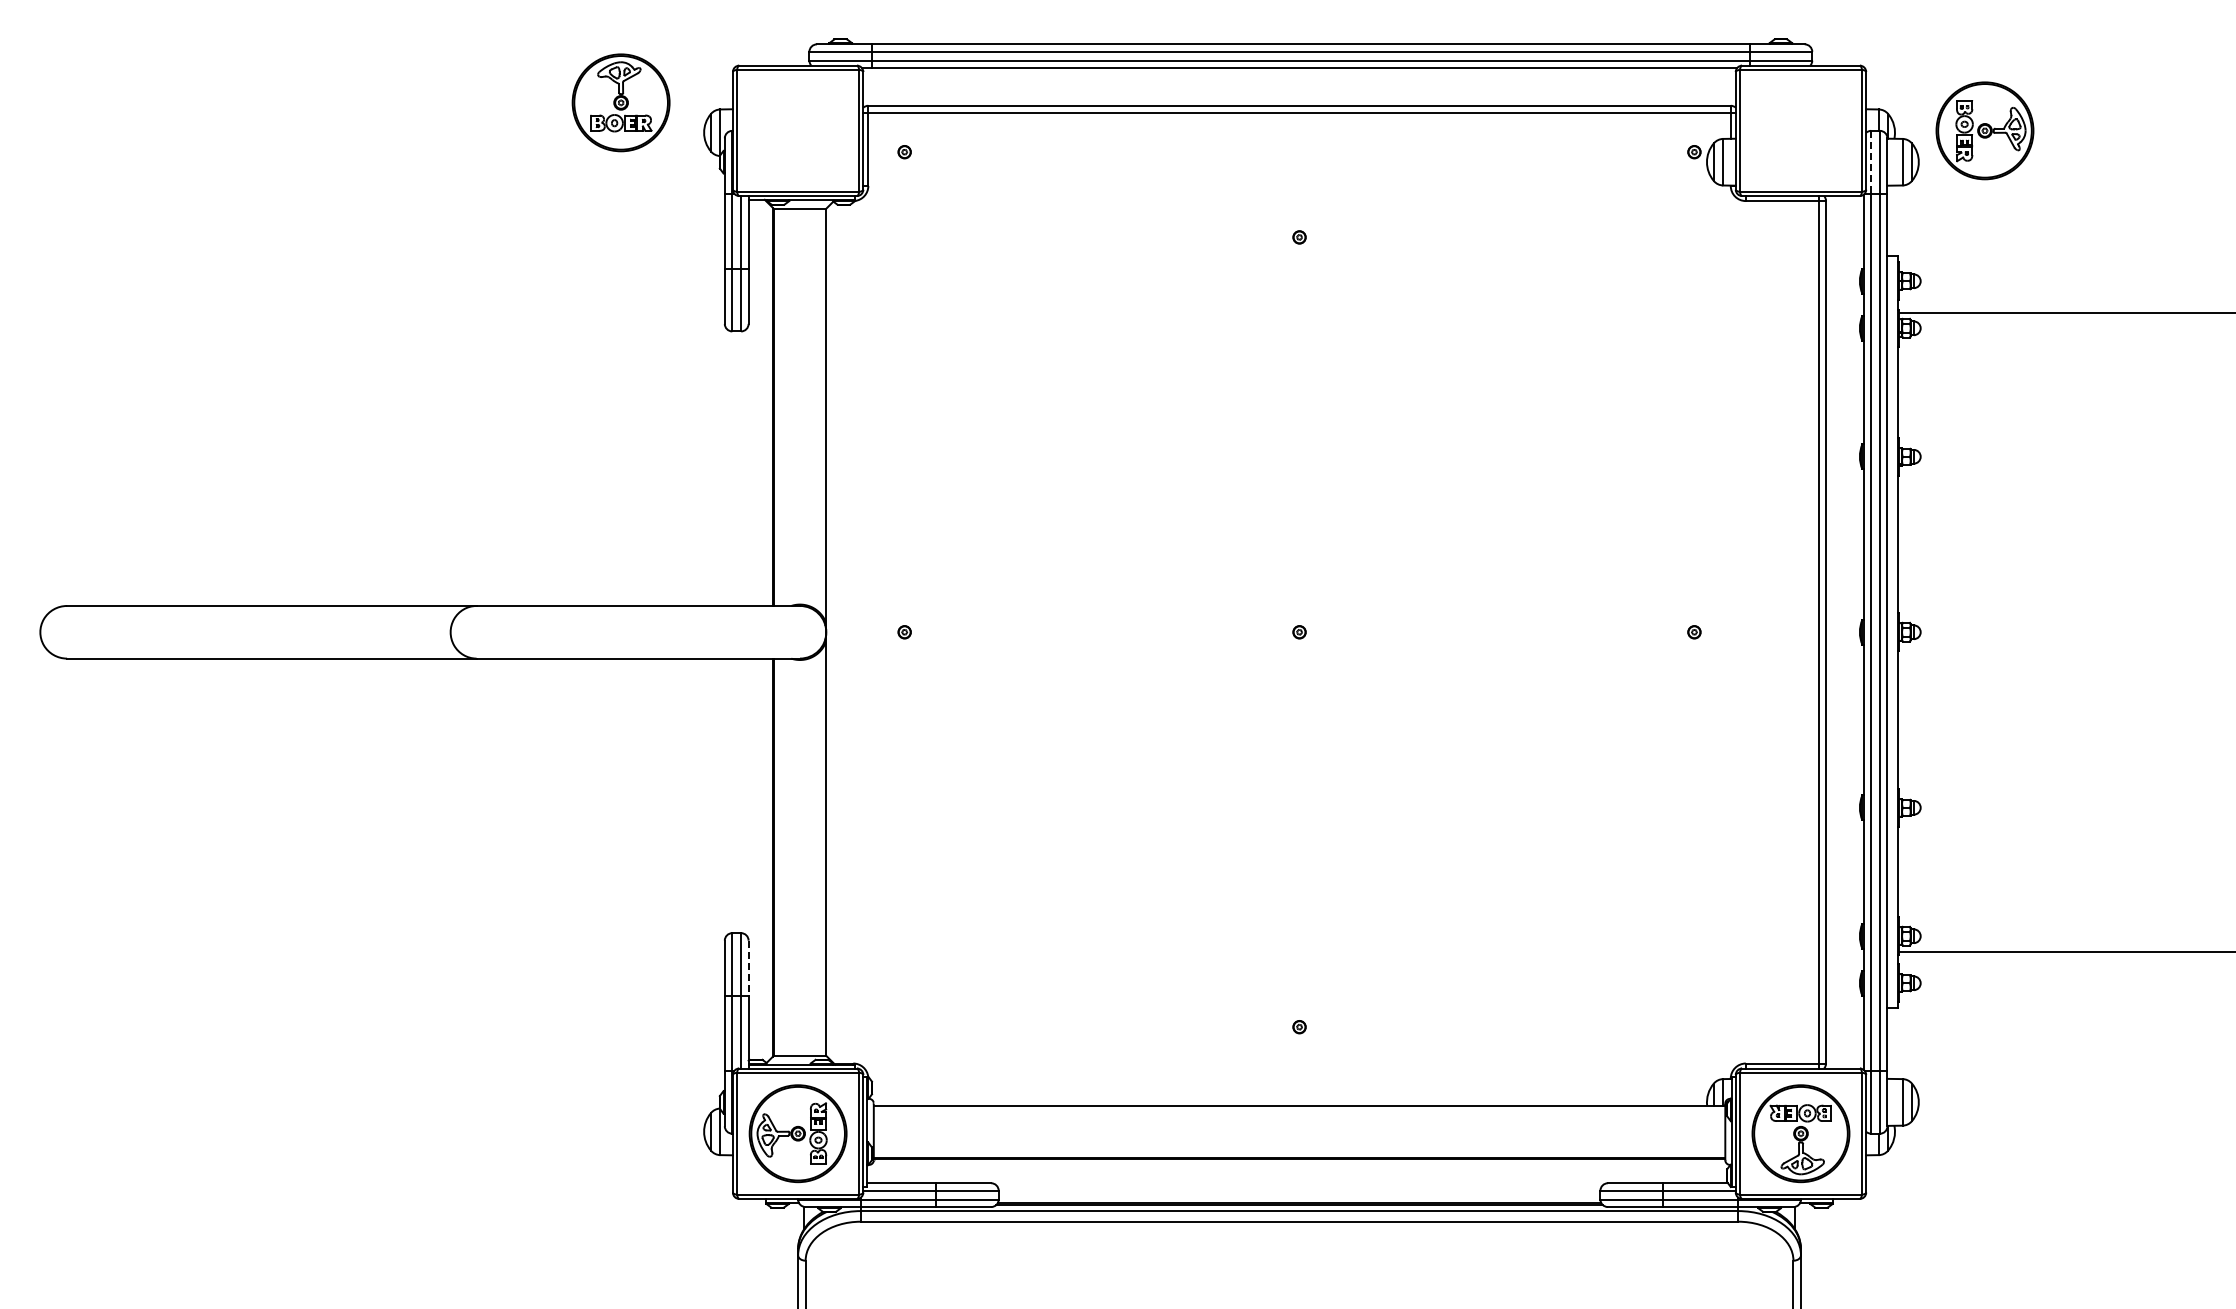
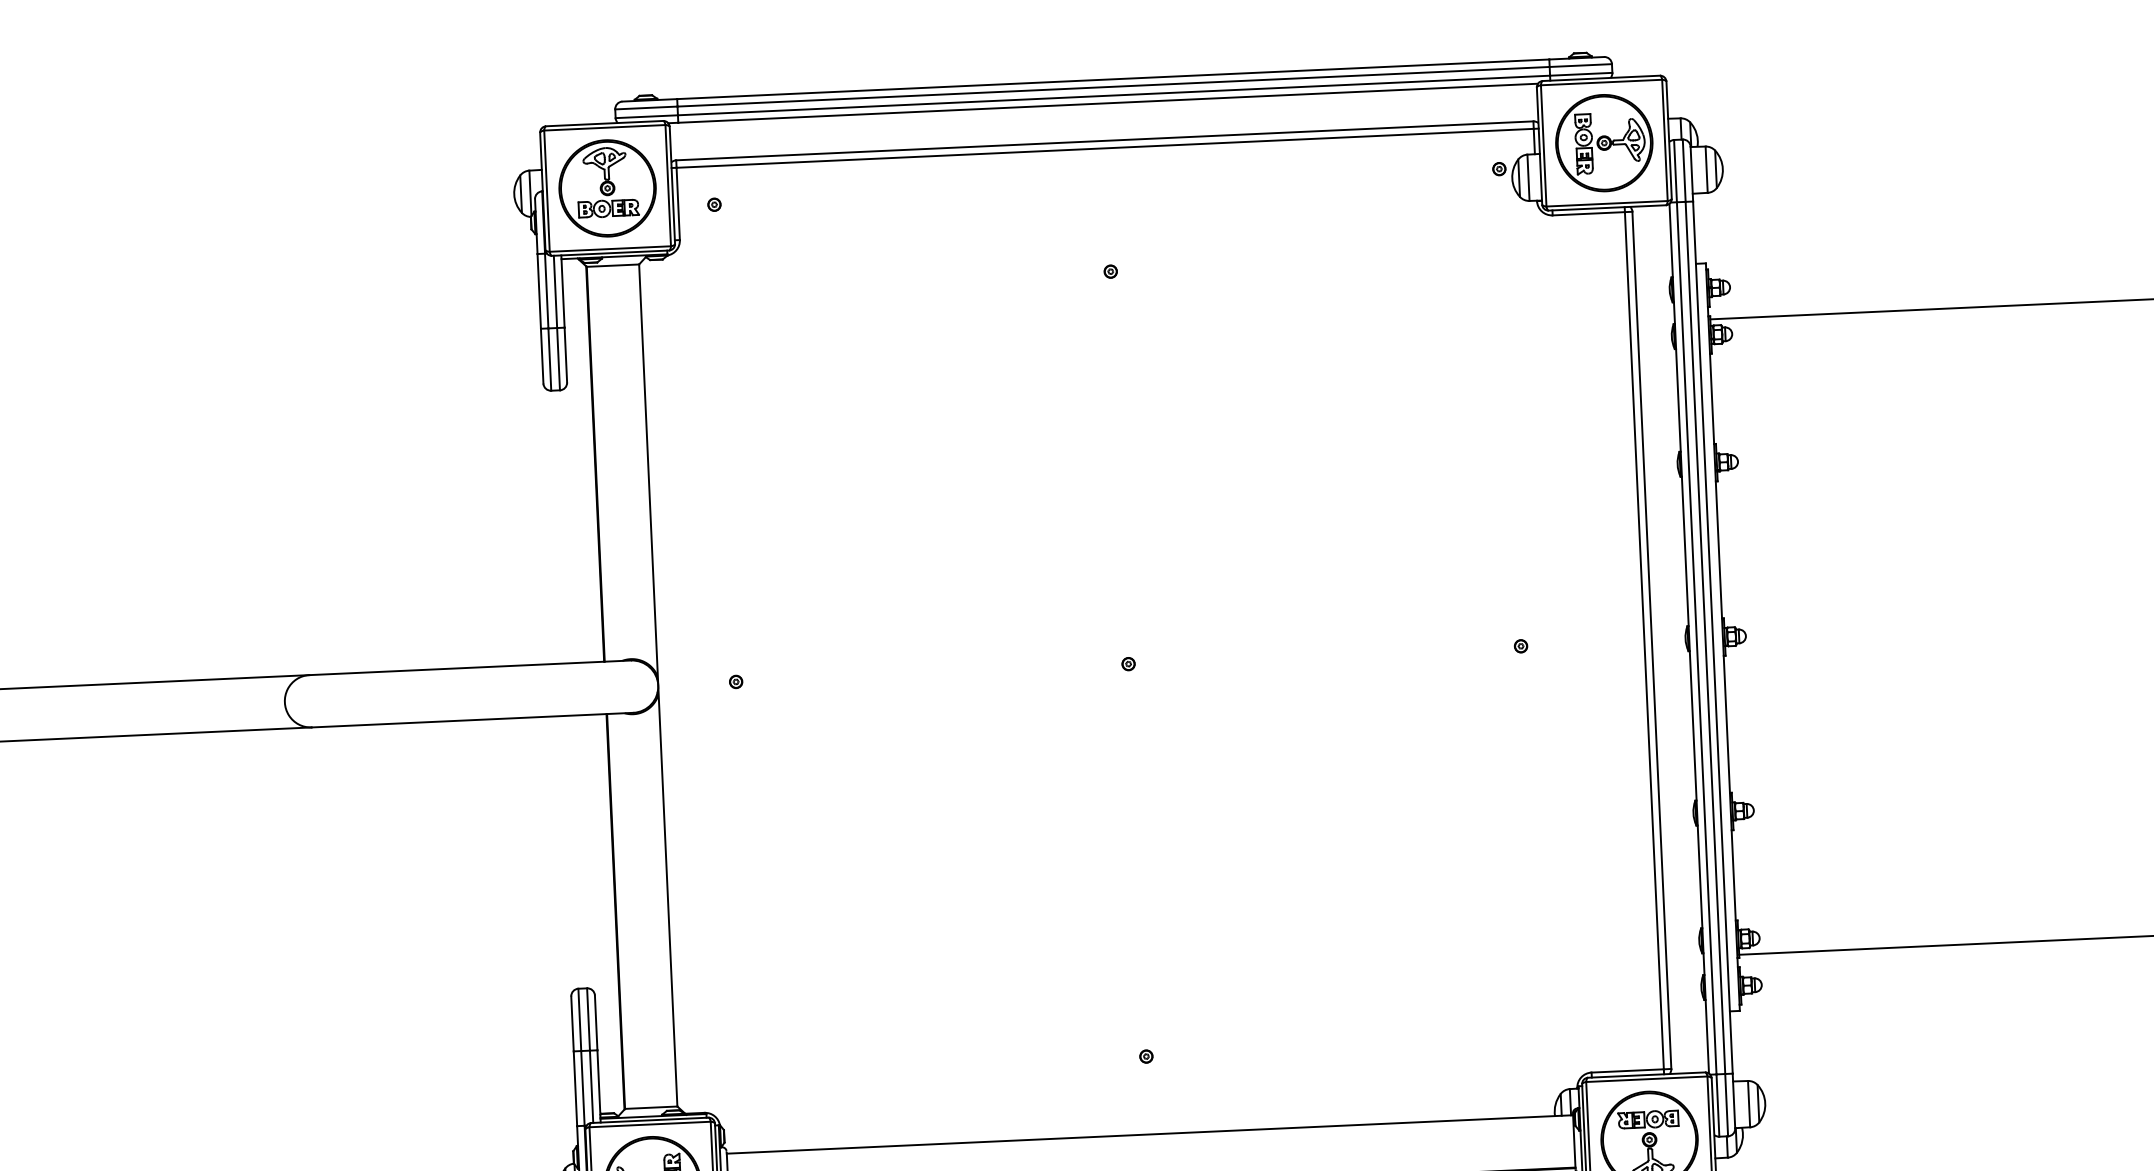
part: (620, 102) -> (606, 188), moved
part: (1984, 130) -> (1603, 142), moved
line: (1871, 162) -> (1675, 171), dashed -> solid
line: (748, 968) -> (596, 1023), dashed -> solid

